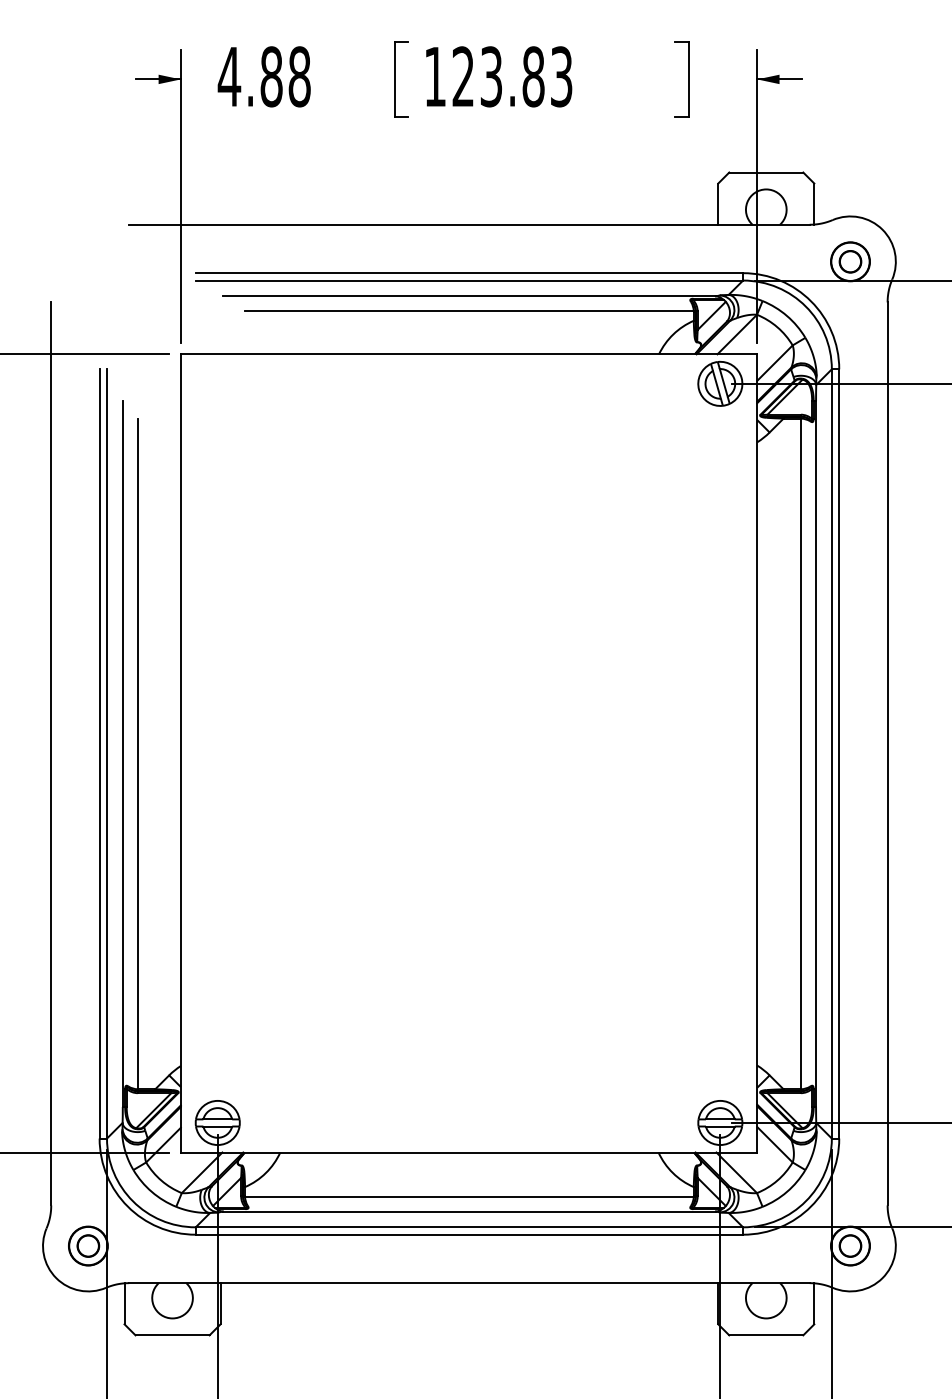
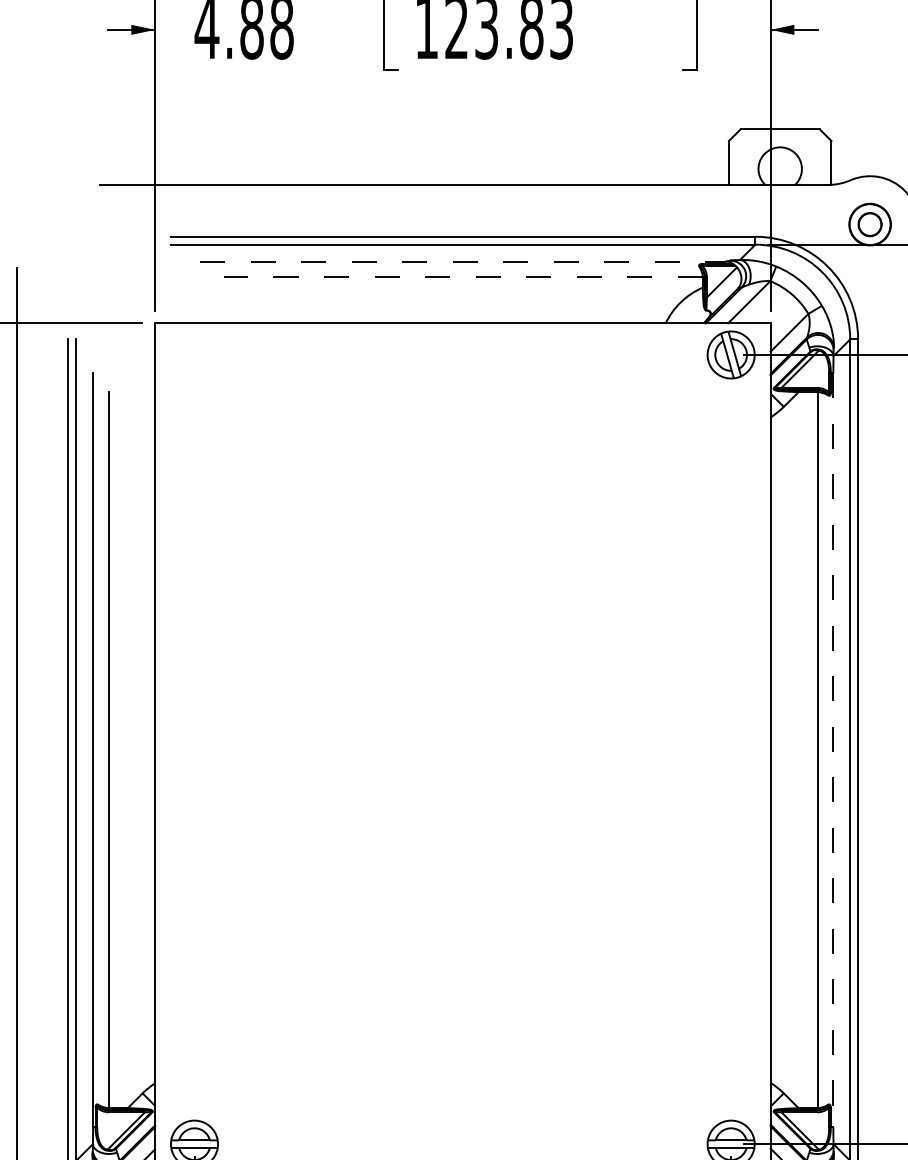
line: (469, 296) -> (463, 261), solid -> dashed
line: (468, 311) -> (462, 277), solid -> dashed
line: (816, 754) -> (833, 750), solid -> dashed

